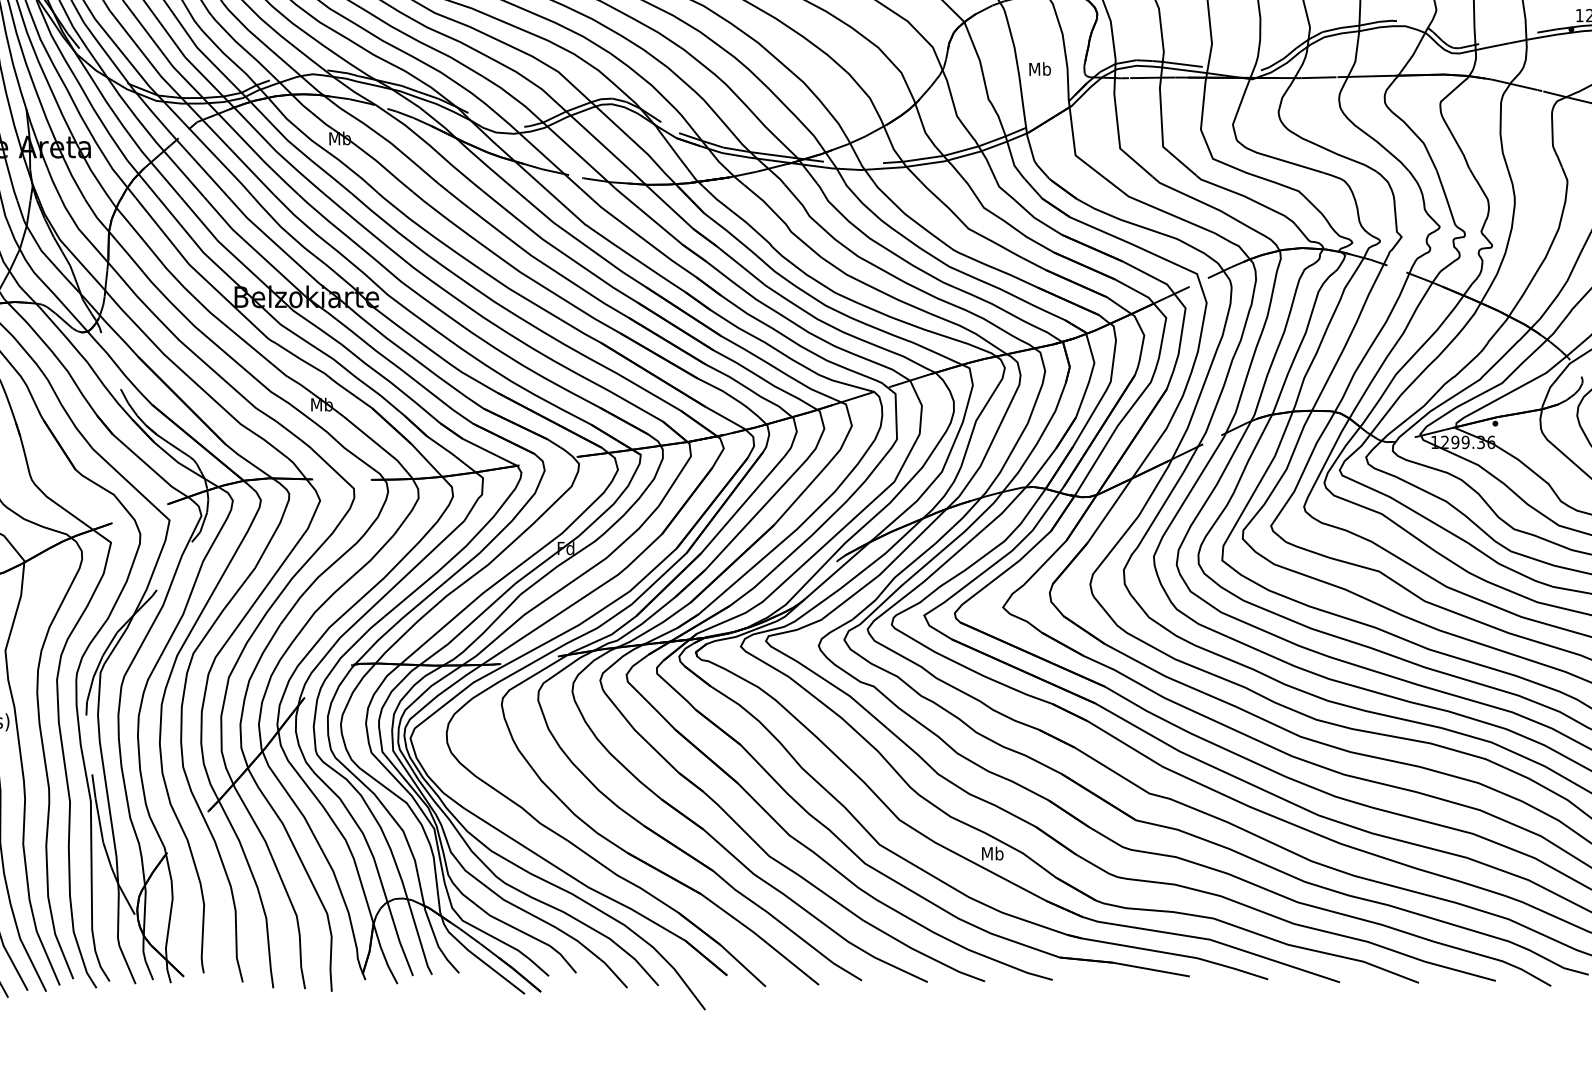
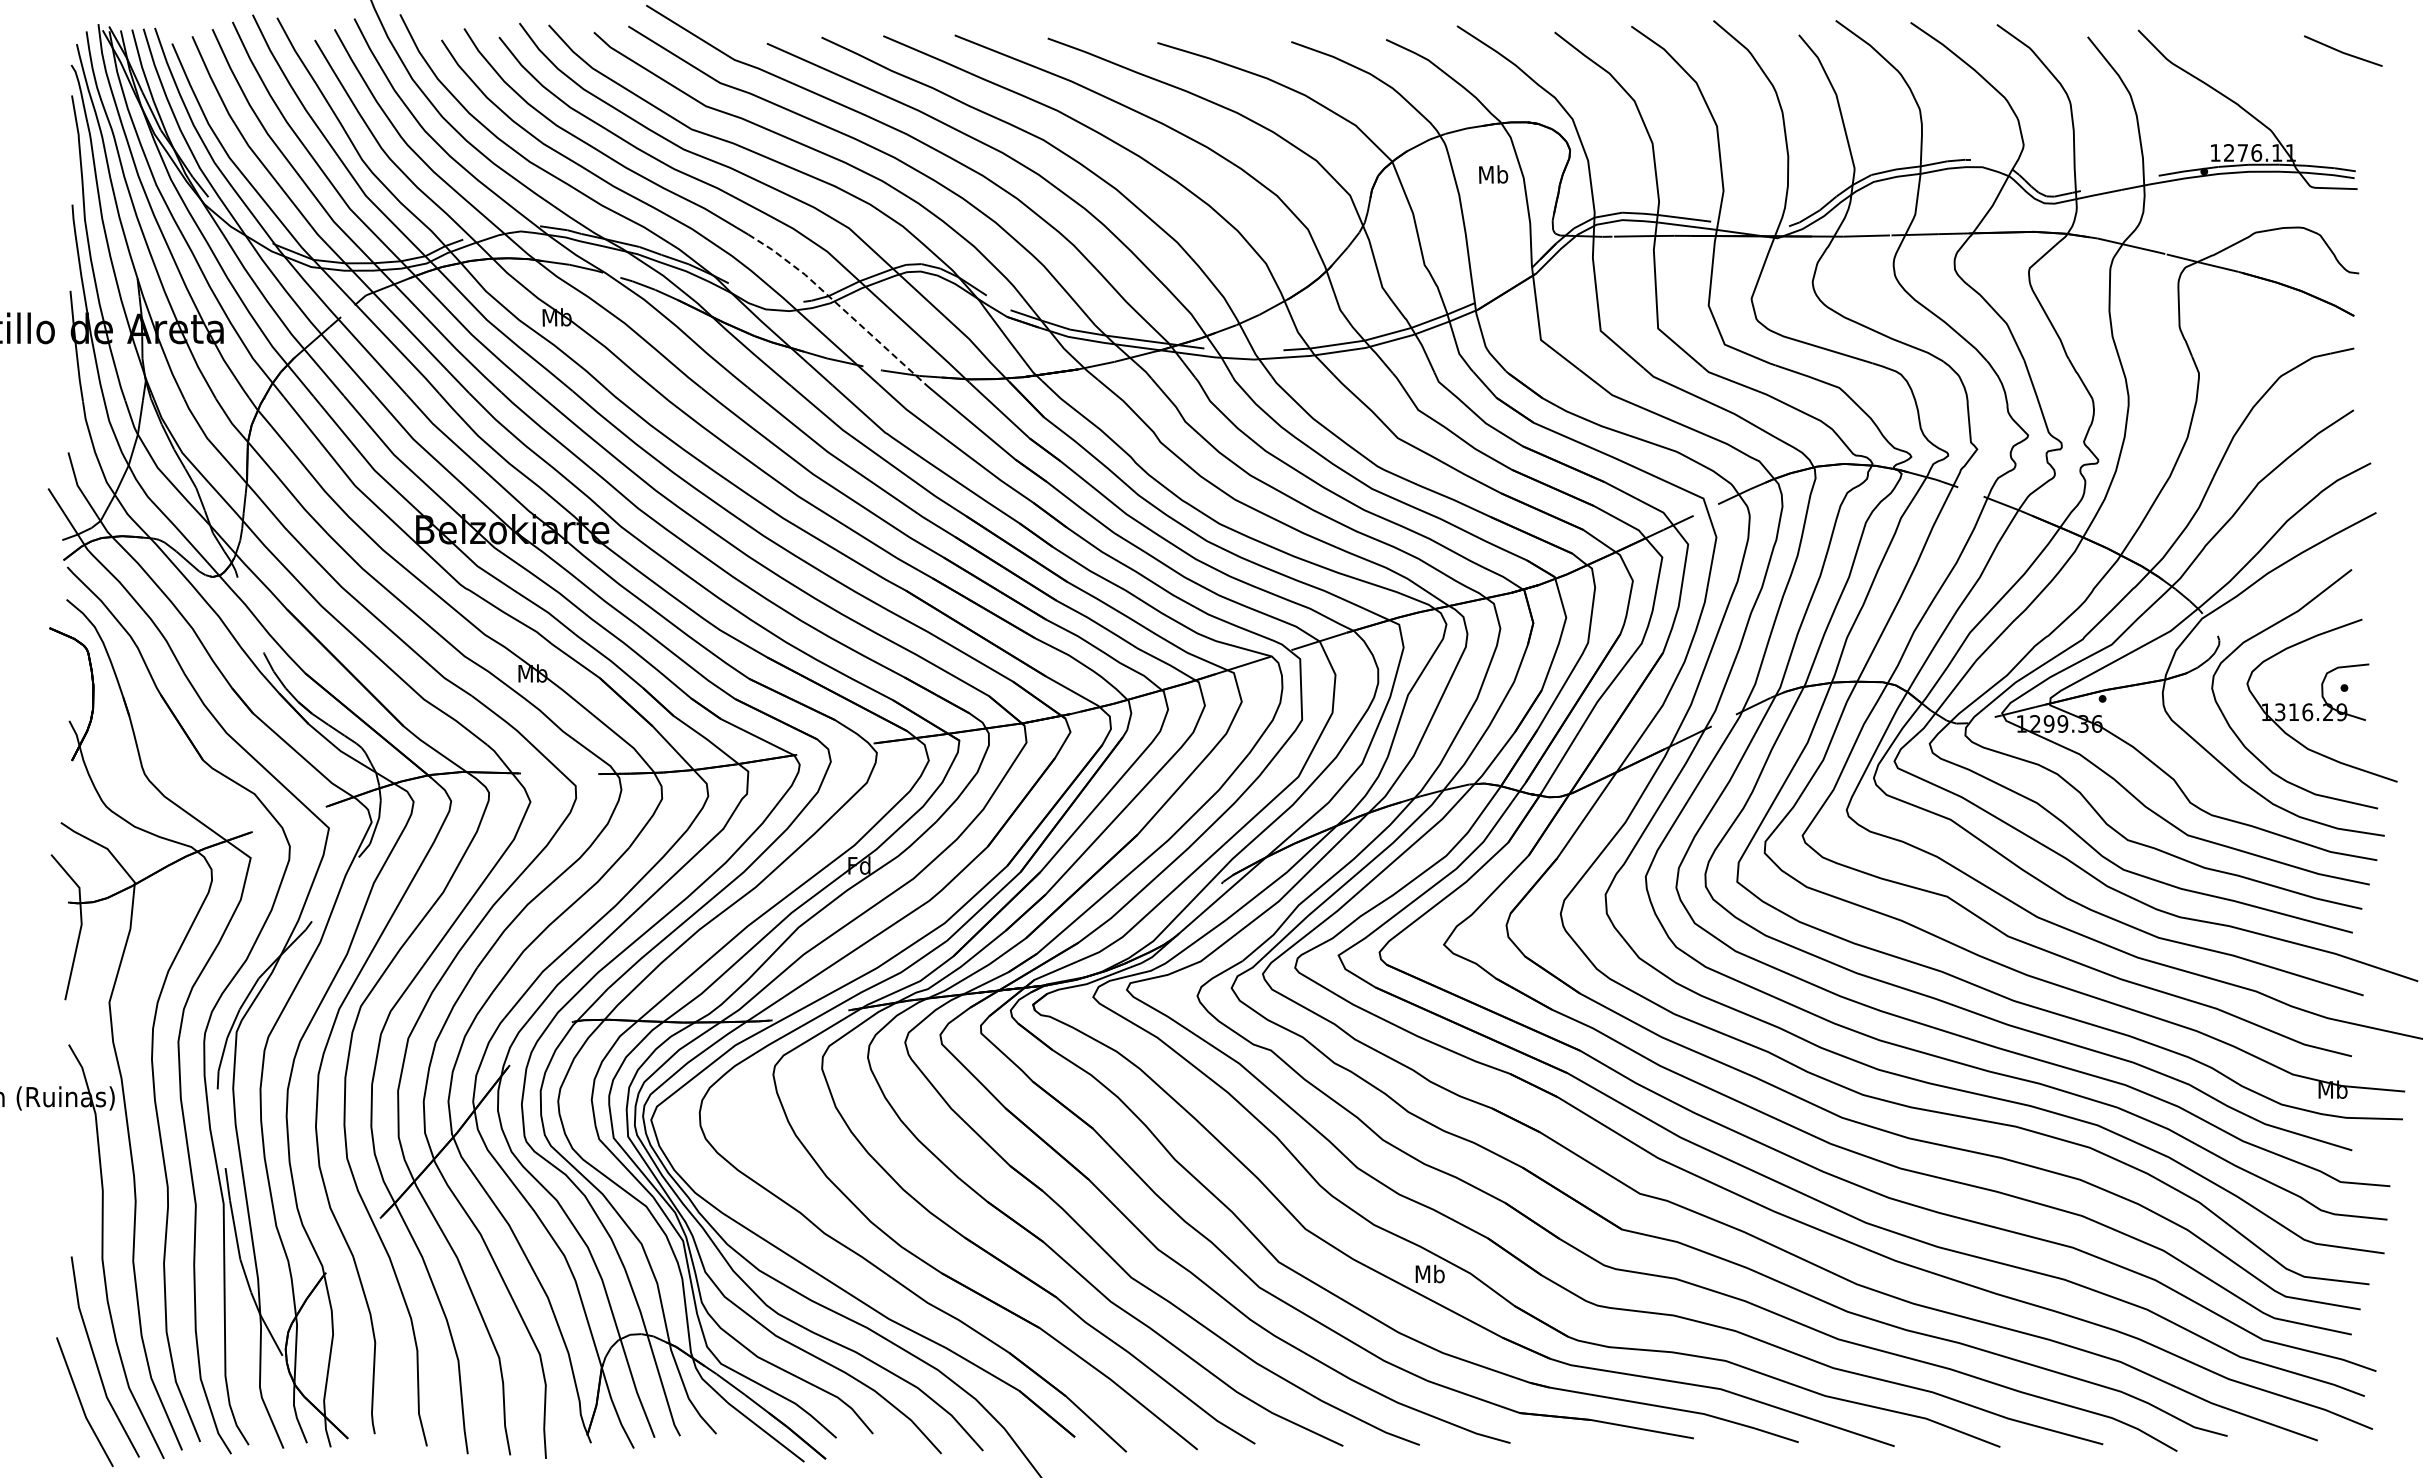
text: (1040, 69) -> (1493, 174), moved
line: (550, 129) -> (838, 305), solid -> dashed

